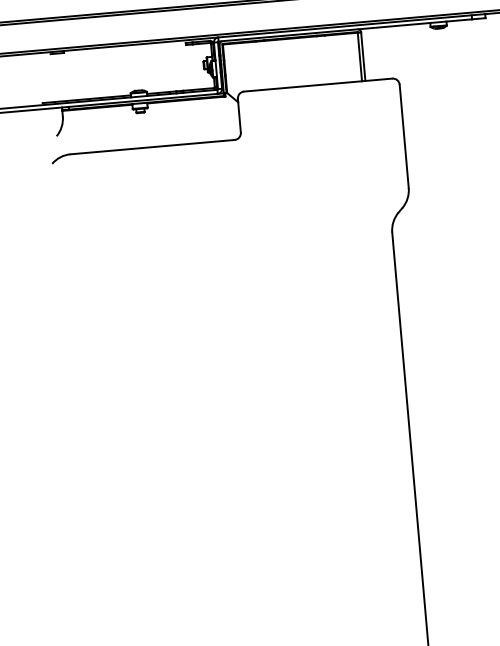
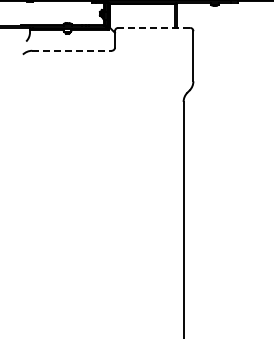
line: (318, 84) -> (154, 27), solid -> dashed
line: (151, 146) -> (71, 50), solid -> dashed

